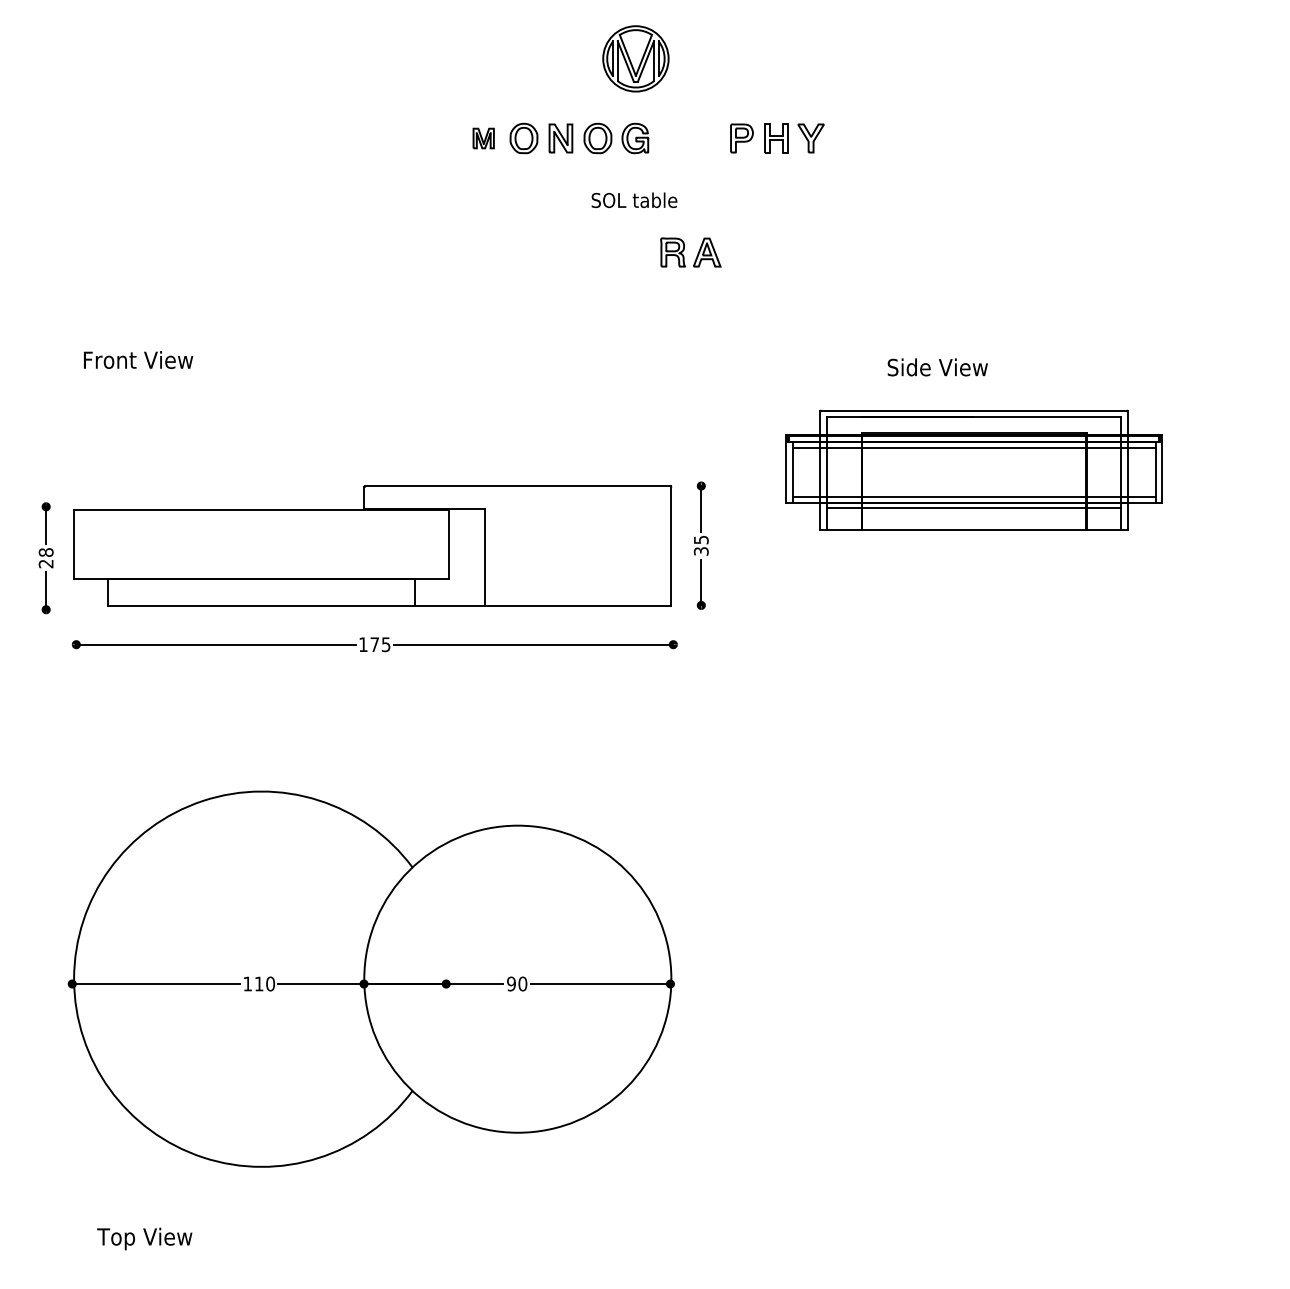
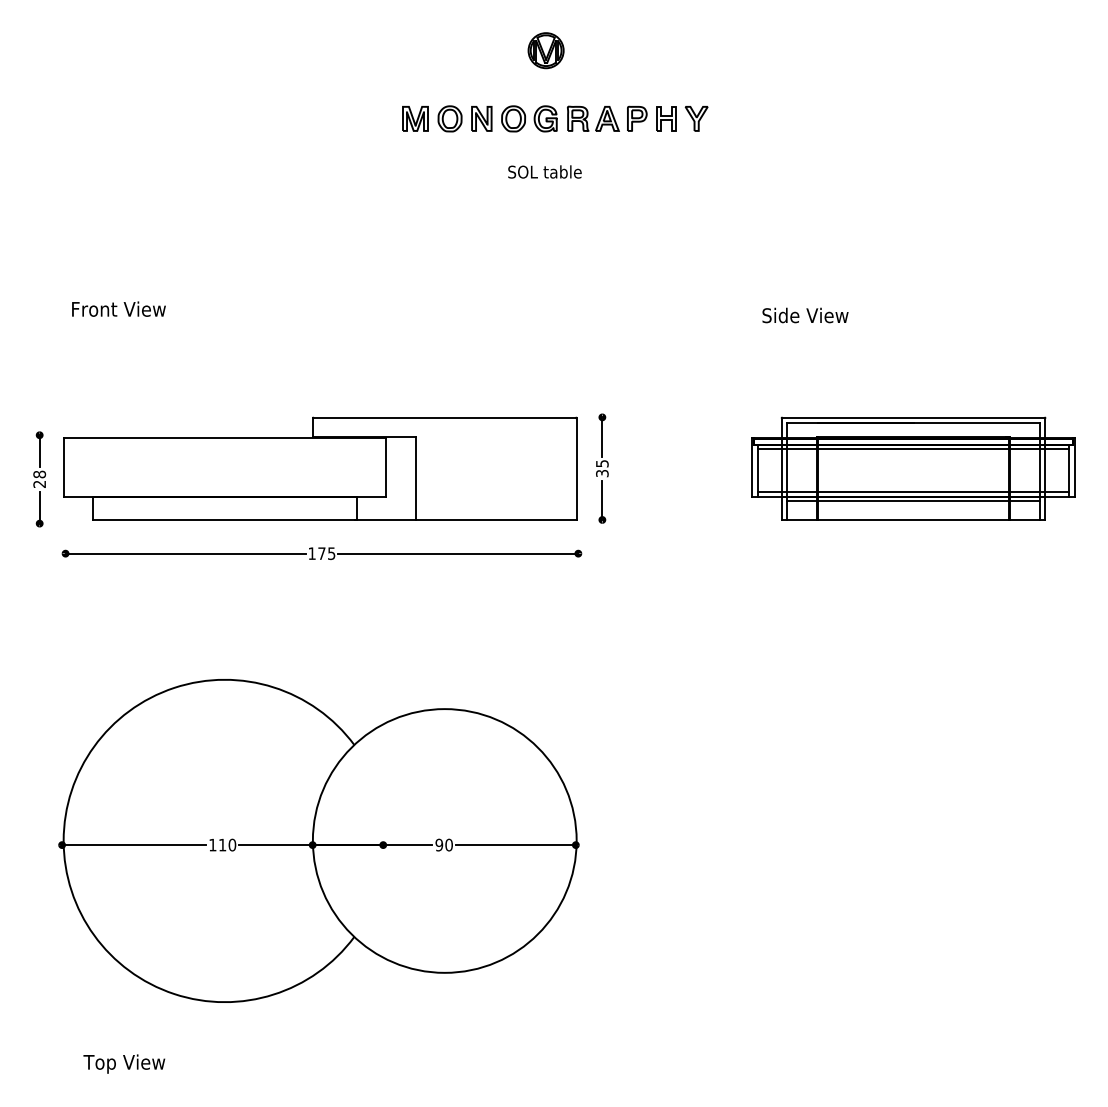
part: (635, 58) -> (545, 50), size x0.62
part: (483, 138) -> (415, 118), size x1.43
part: (690, 252) -> (593, 118), moved
part: (973, 469) -> (913, 468), moved

